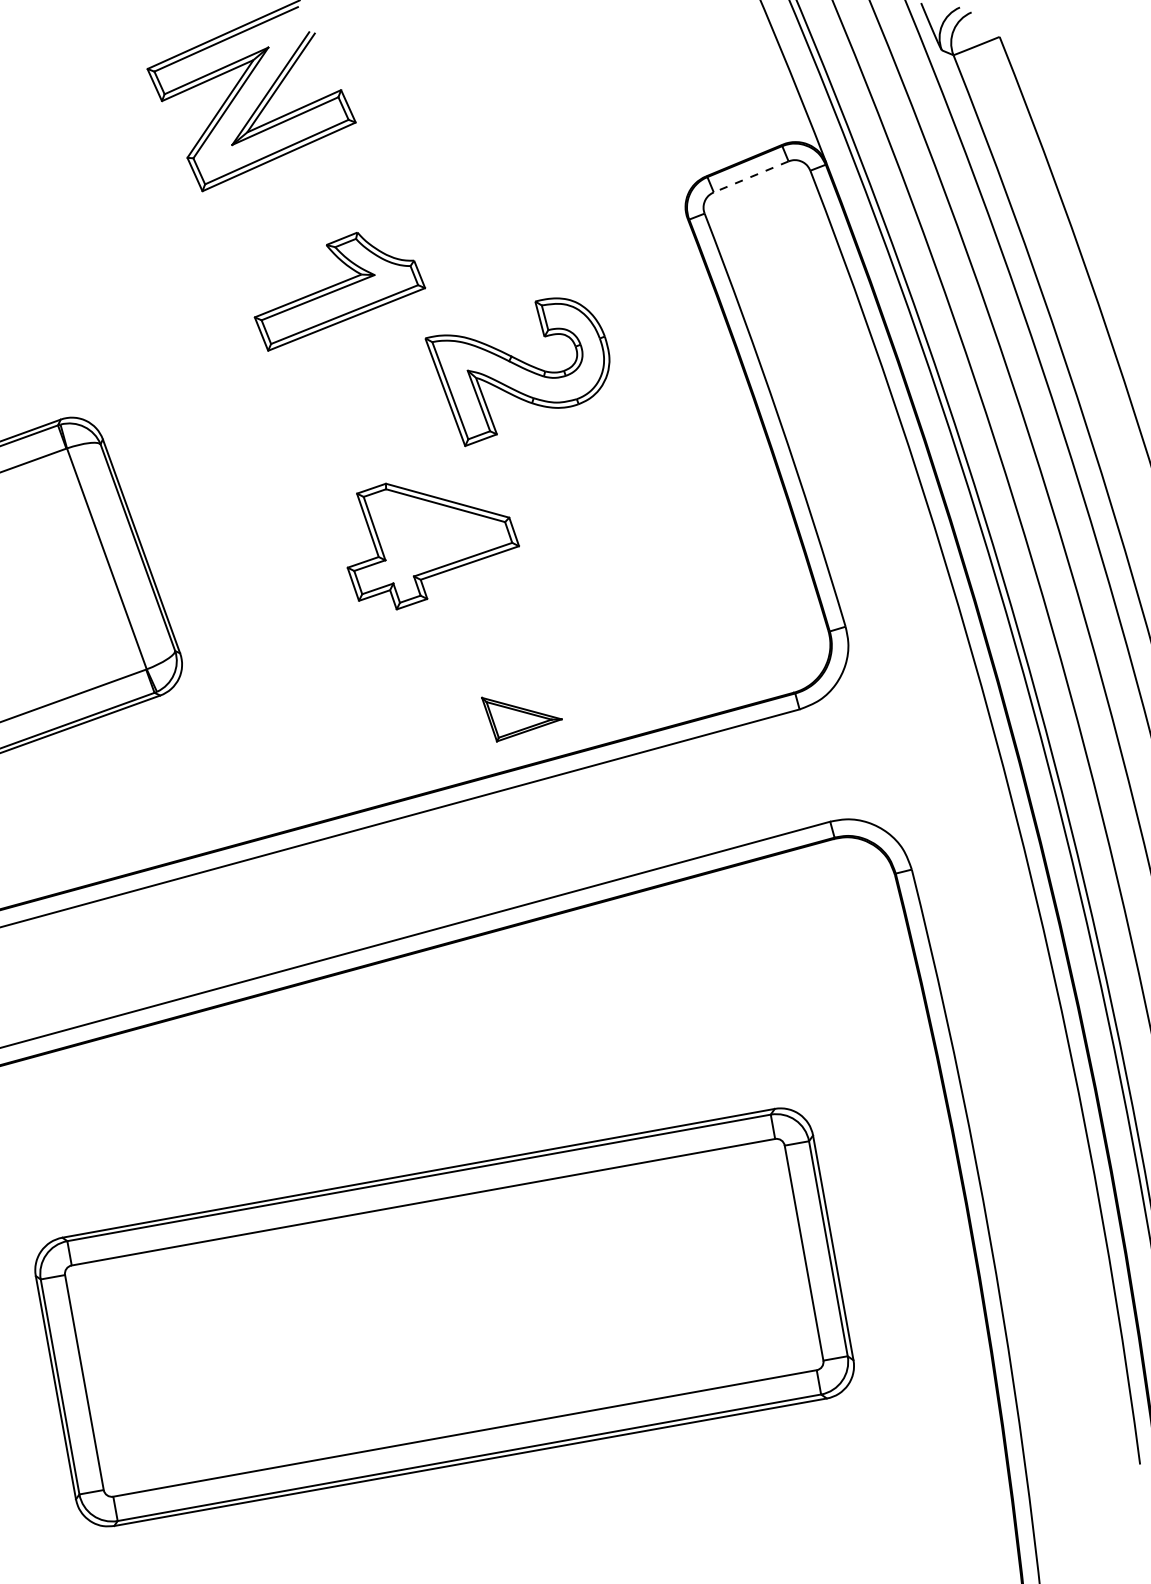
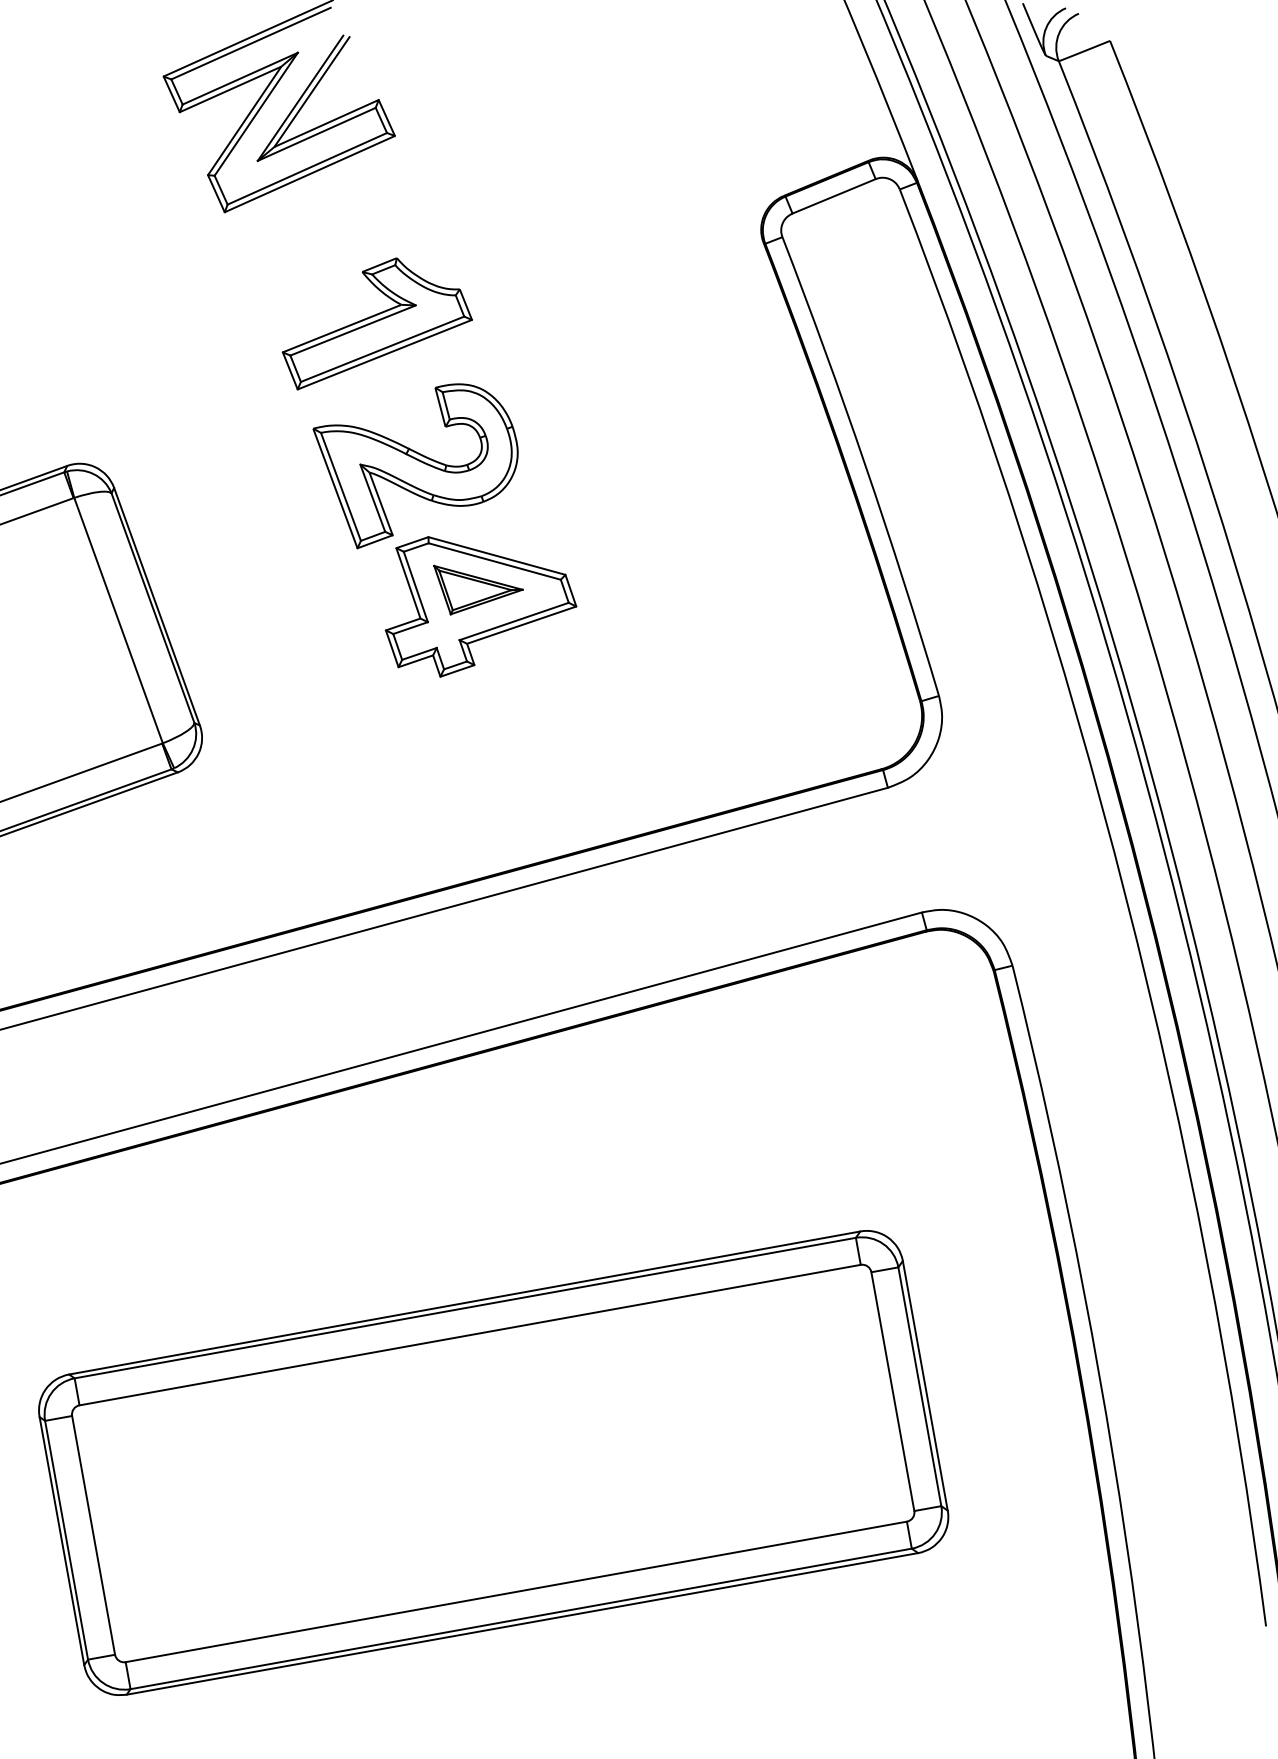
line: (751, 177) -> (834, 196), dashed -> solid
part: (517, 372) -> (415, 466), moved
part: (521, 719) -> (478, 589), moved

